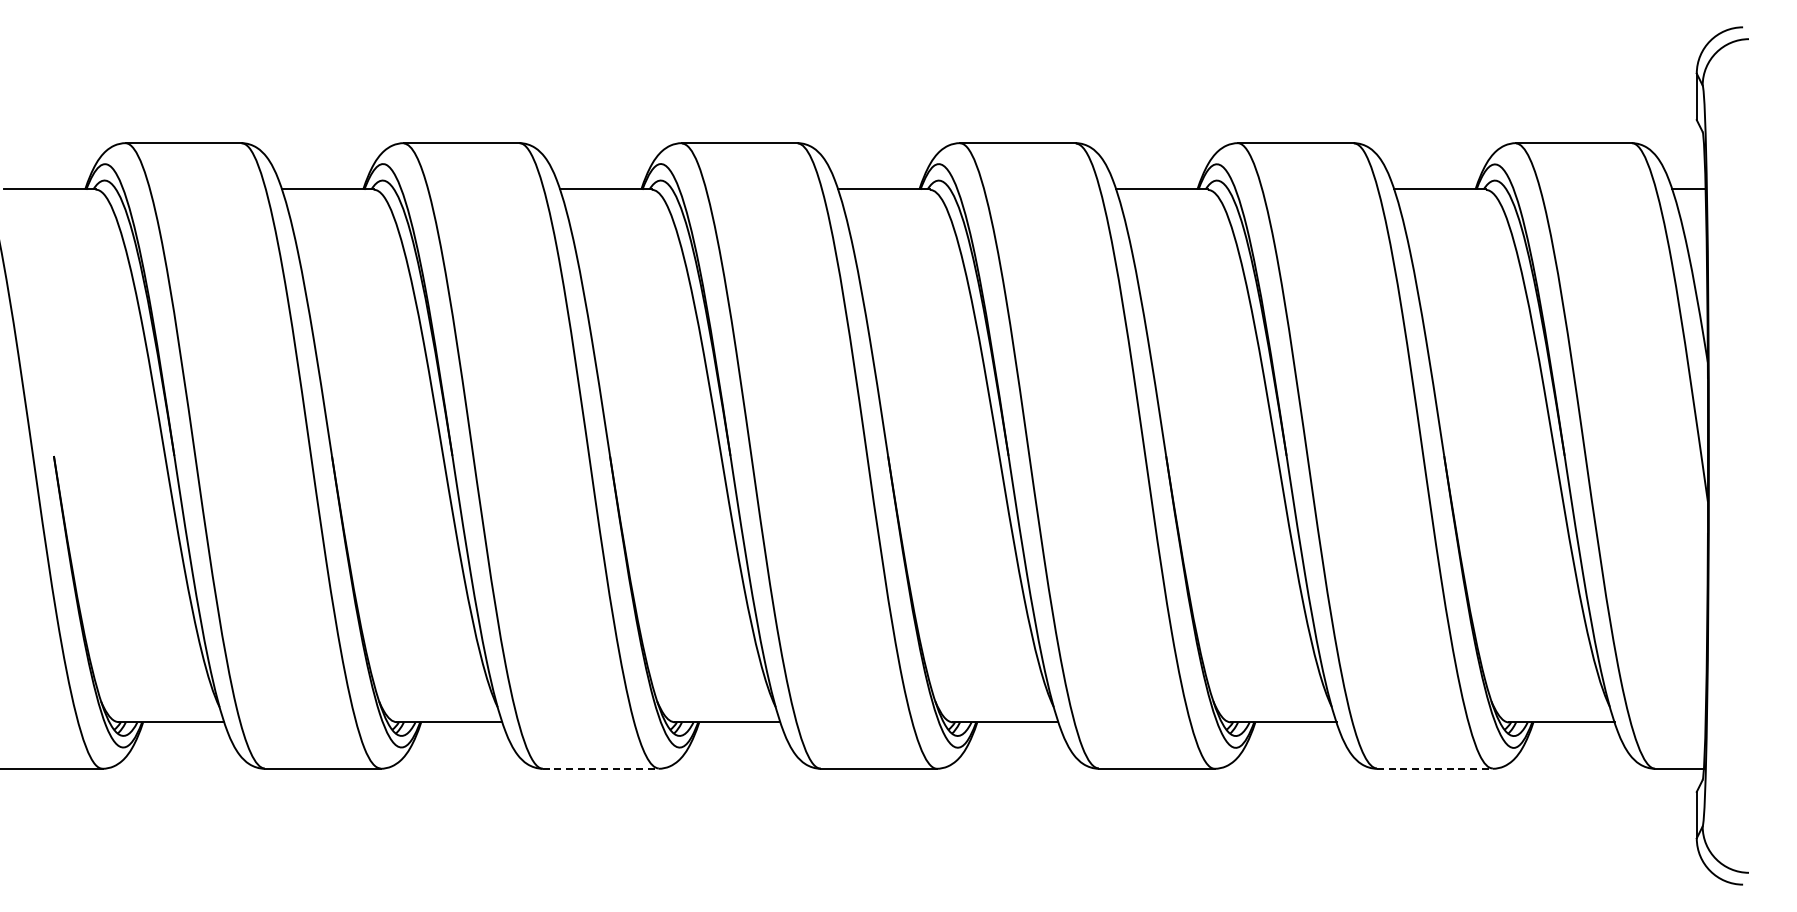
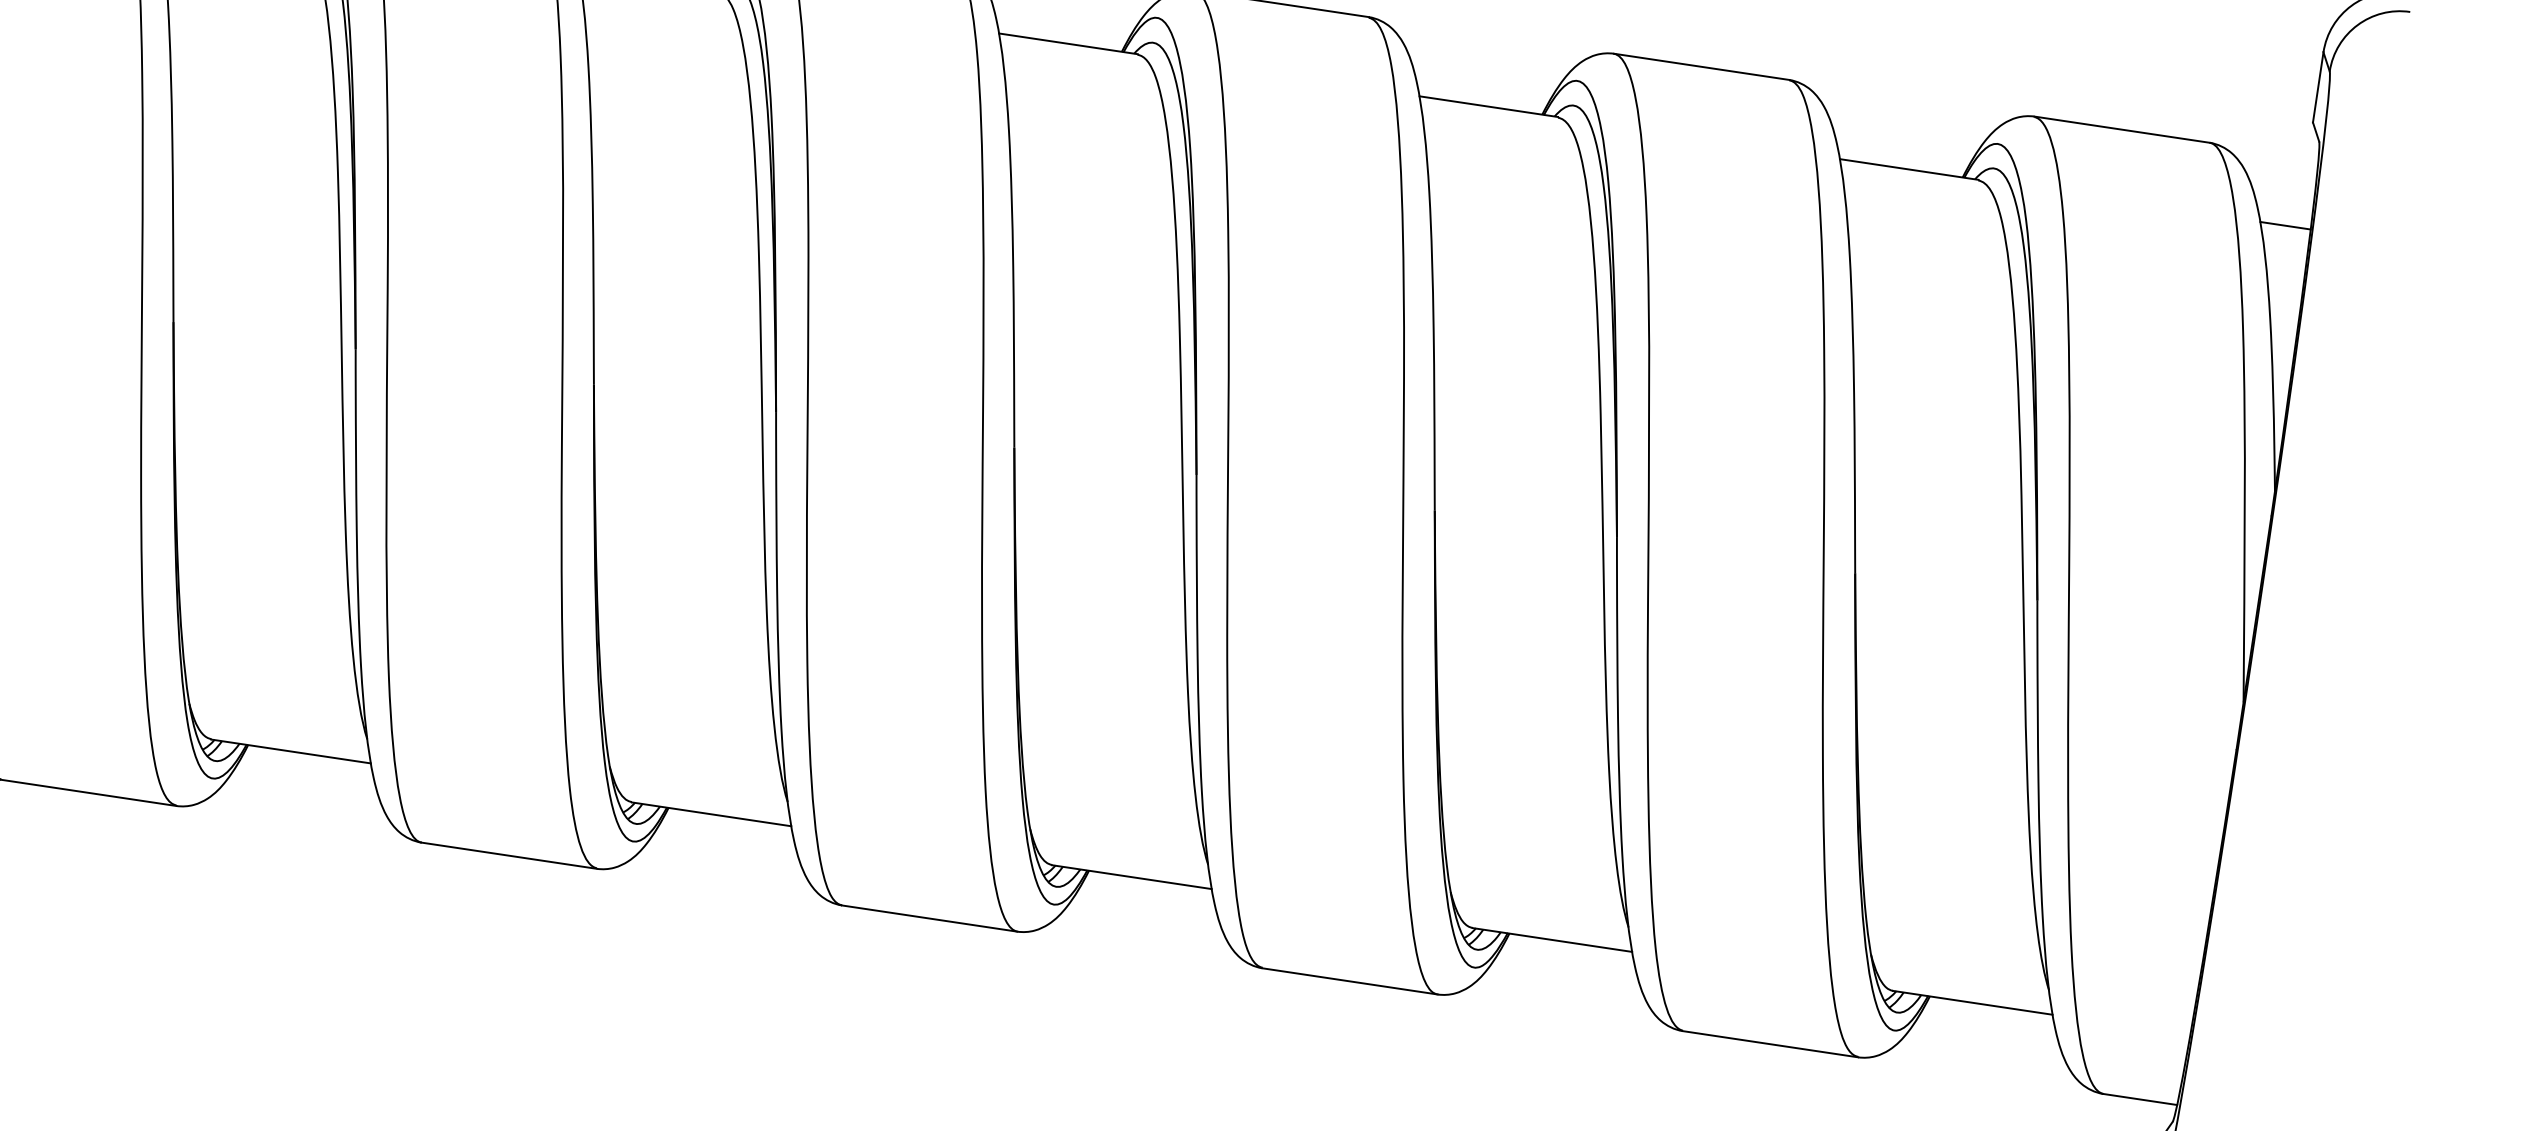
line: (600, 768) -> (508, 855), dashed -> solid
line: (1434, 768) -> (1769, 1043), dashed -> solid

